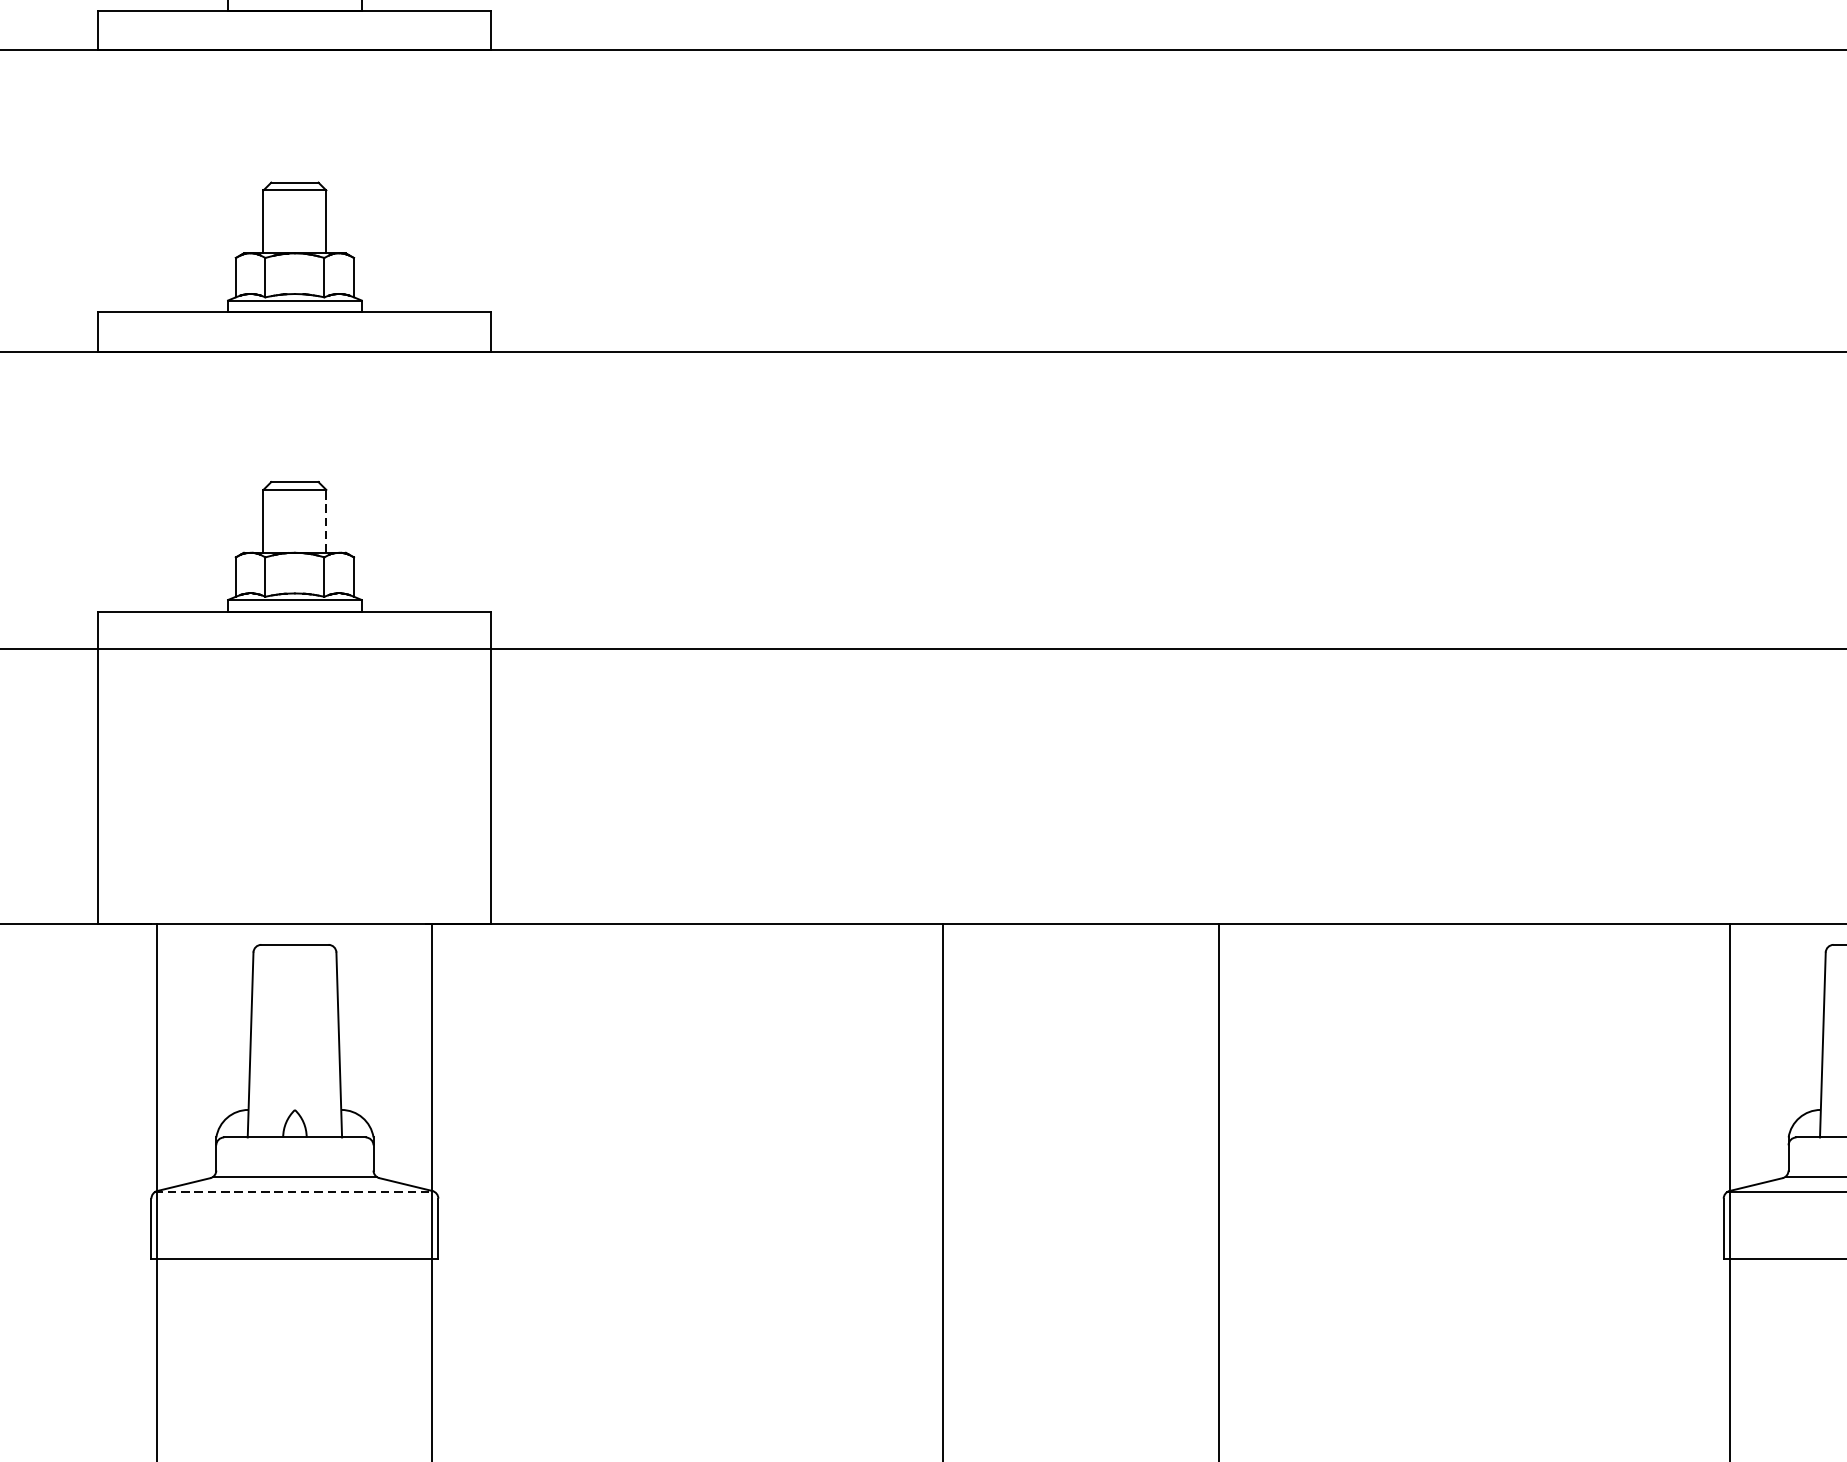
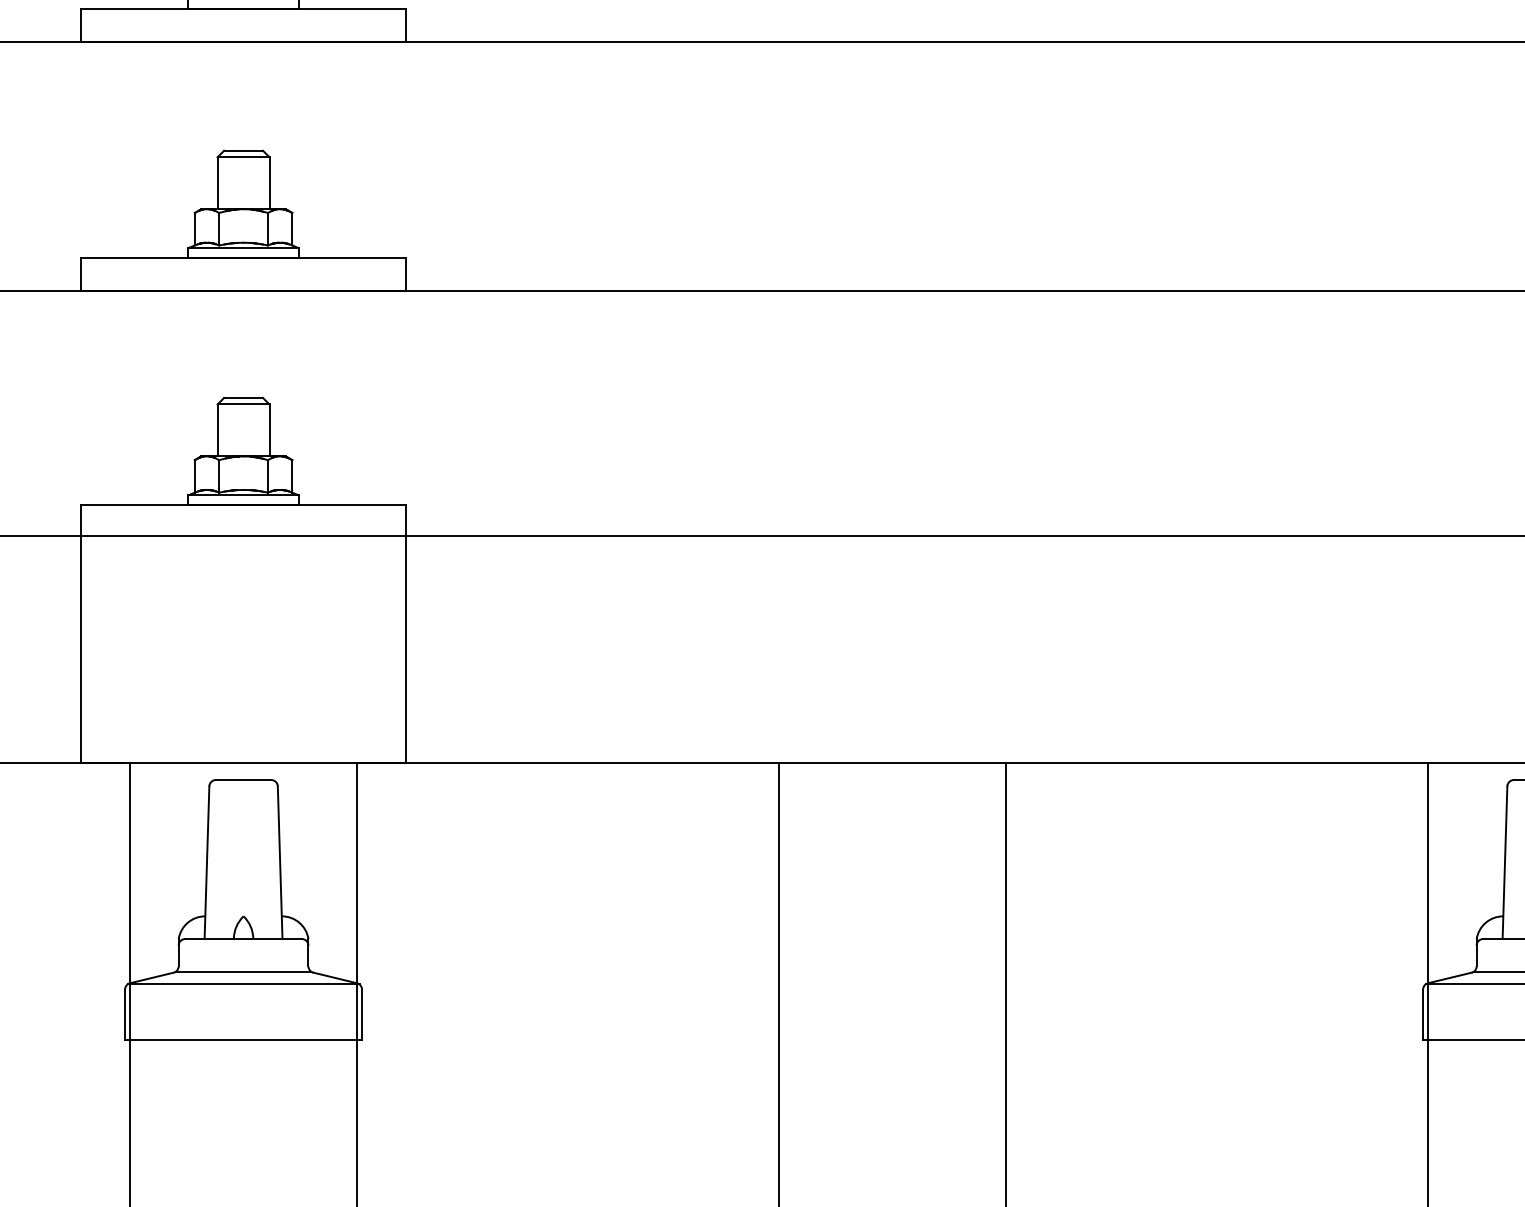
line: (326, 521) -> (269, 430), dashed -> solid
line: (294, 1192) -> (243, 984), dashed -> solid

